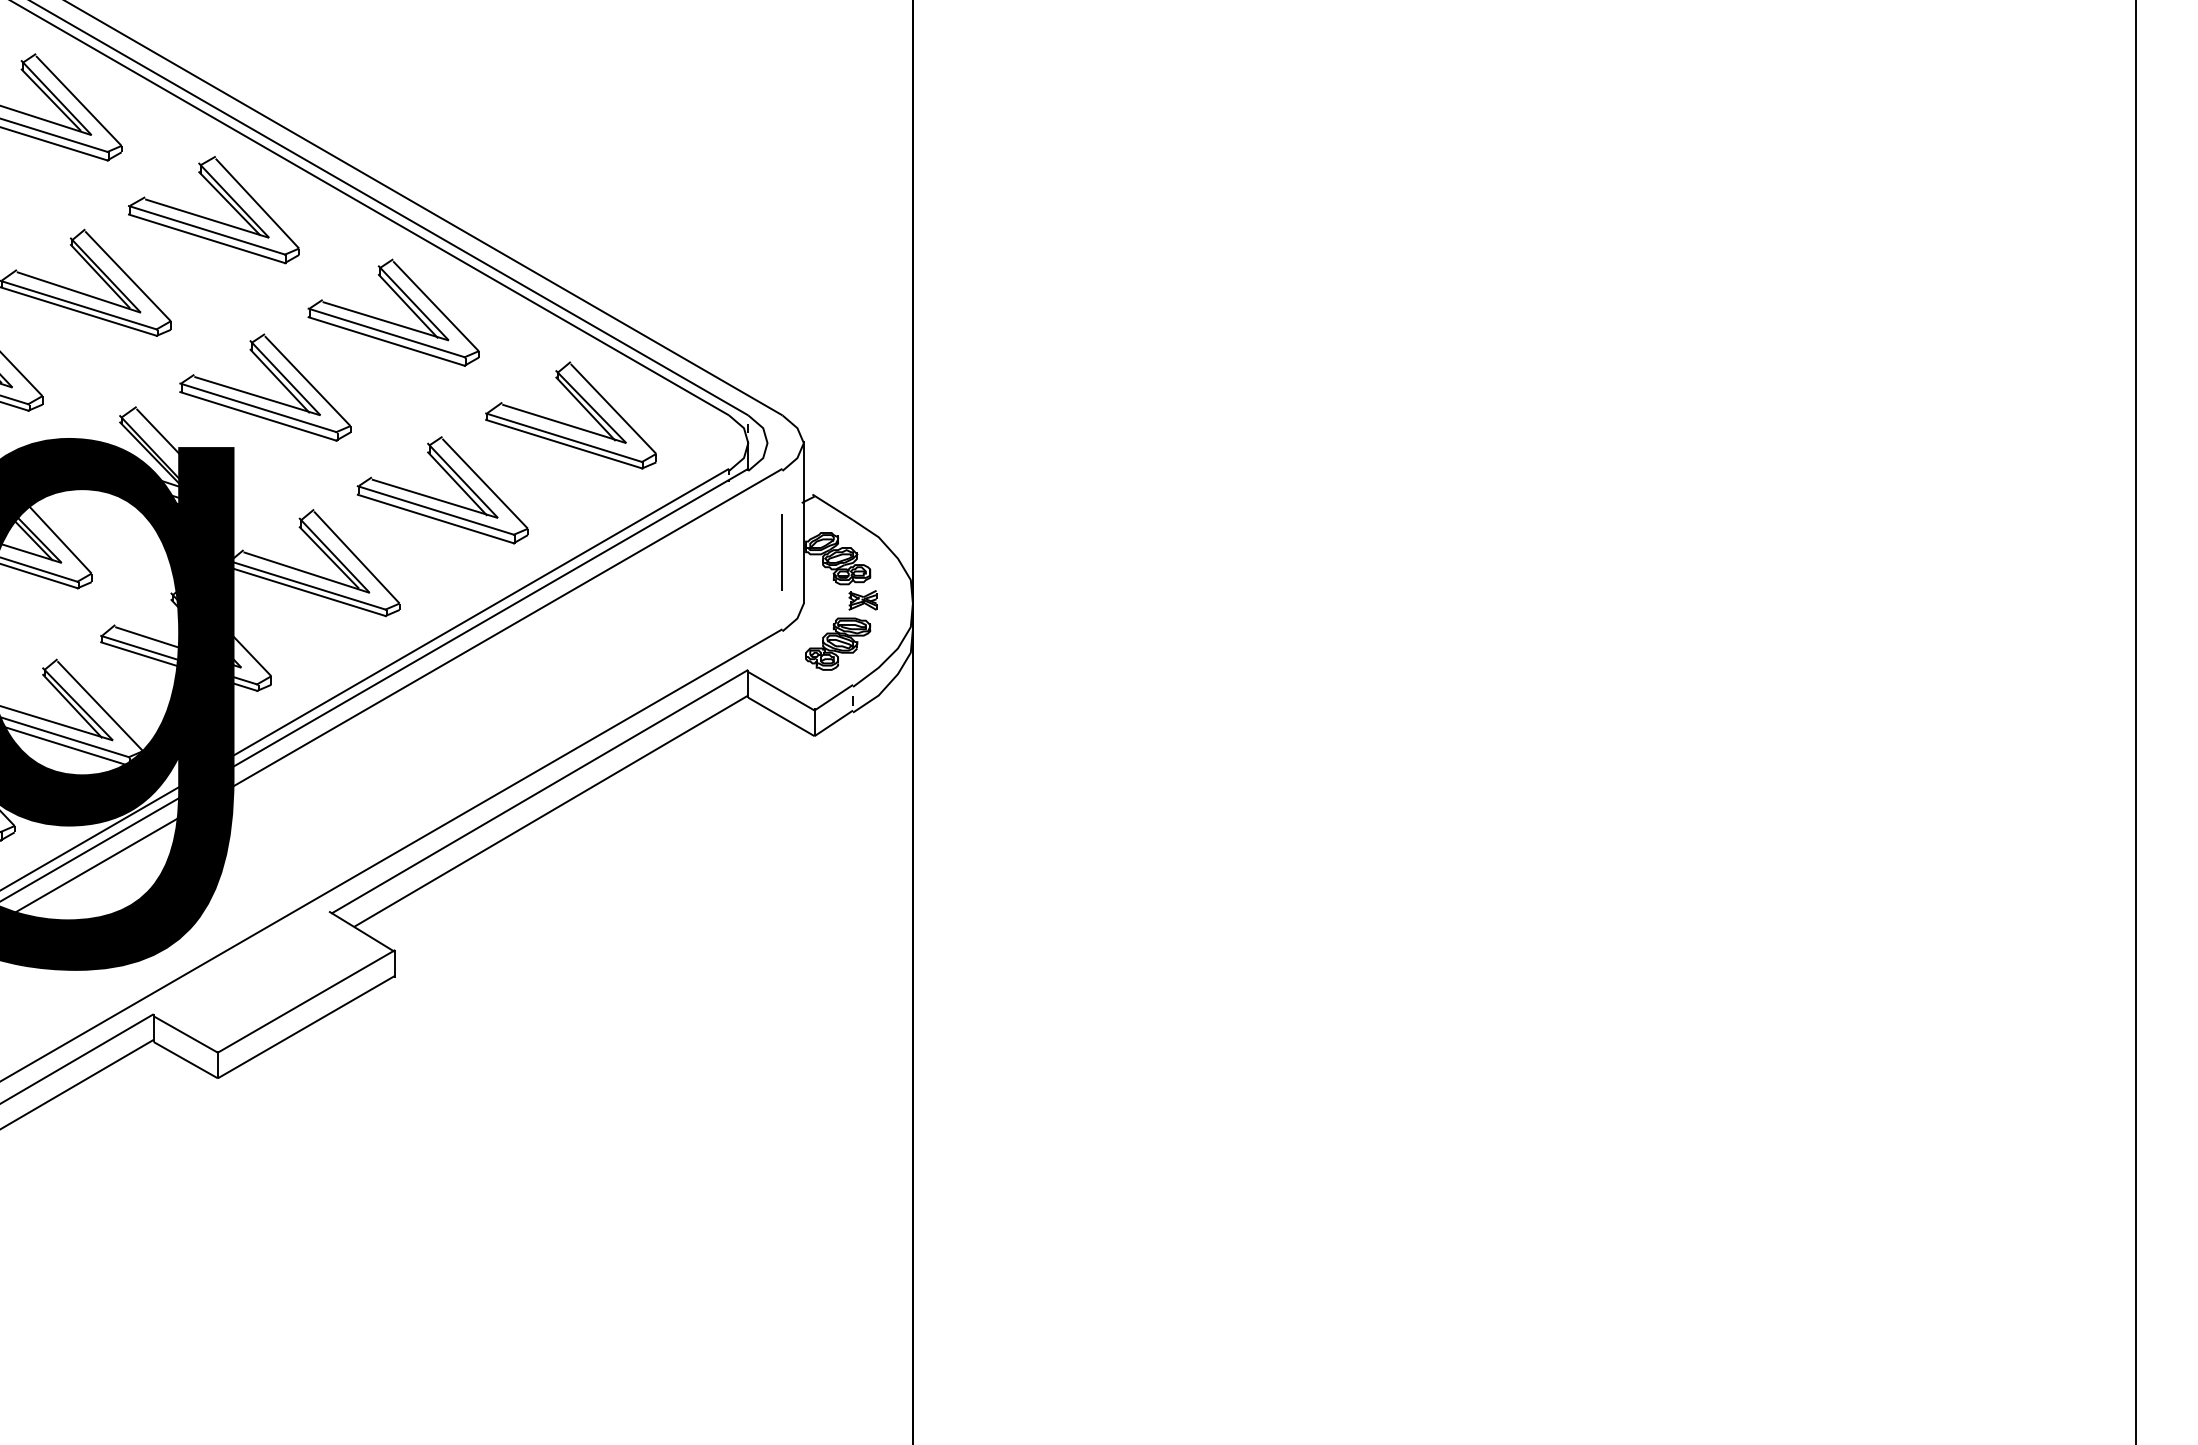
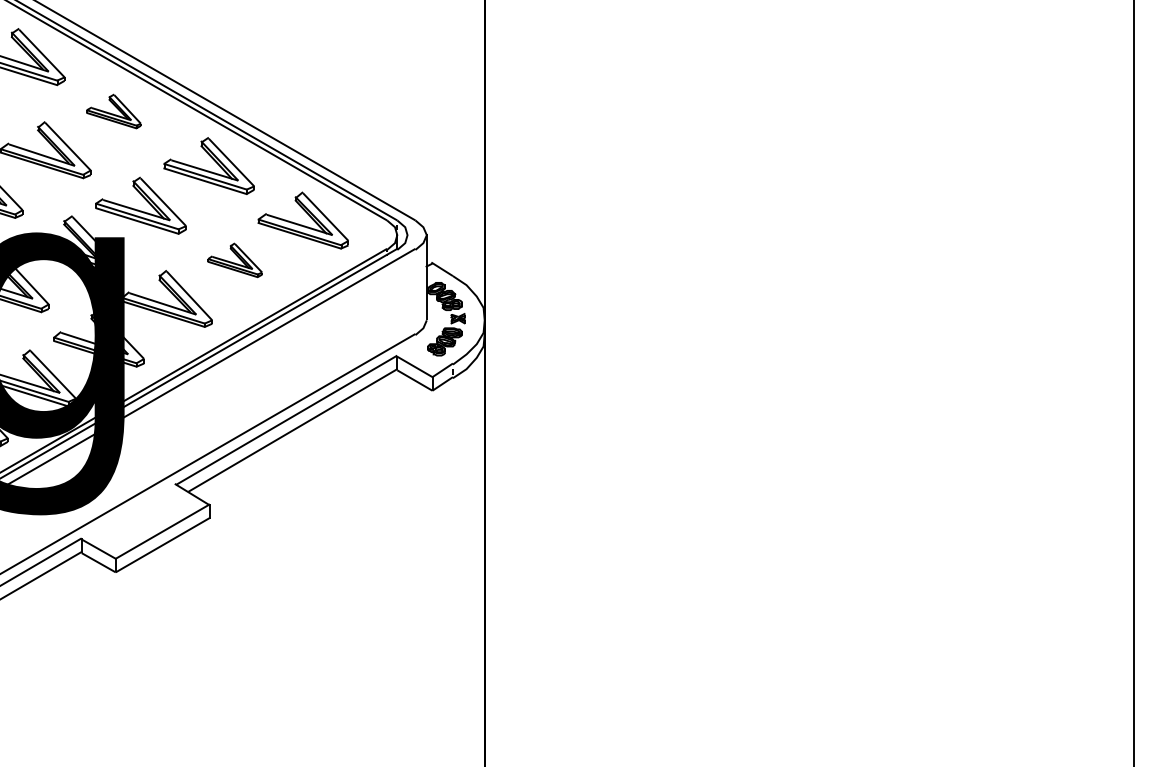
part: (213, 210) -> (113, 111), size x0.6
part: (441, 490) -> (234, 260), size x0.6
line: (780, 552) -> (414, 293), removed

